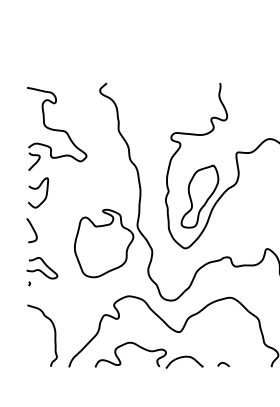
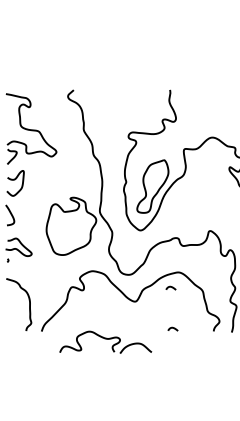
curve: (220, 315) -> (170, 287), added
part: (148, 354) -> (105, 341), moved

